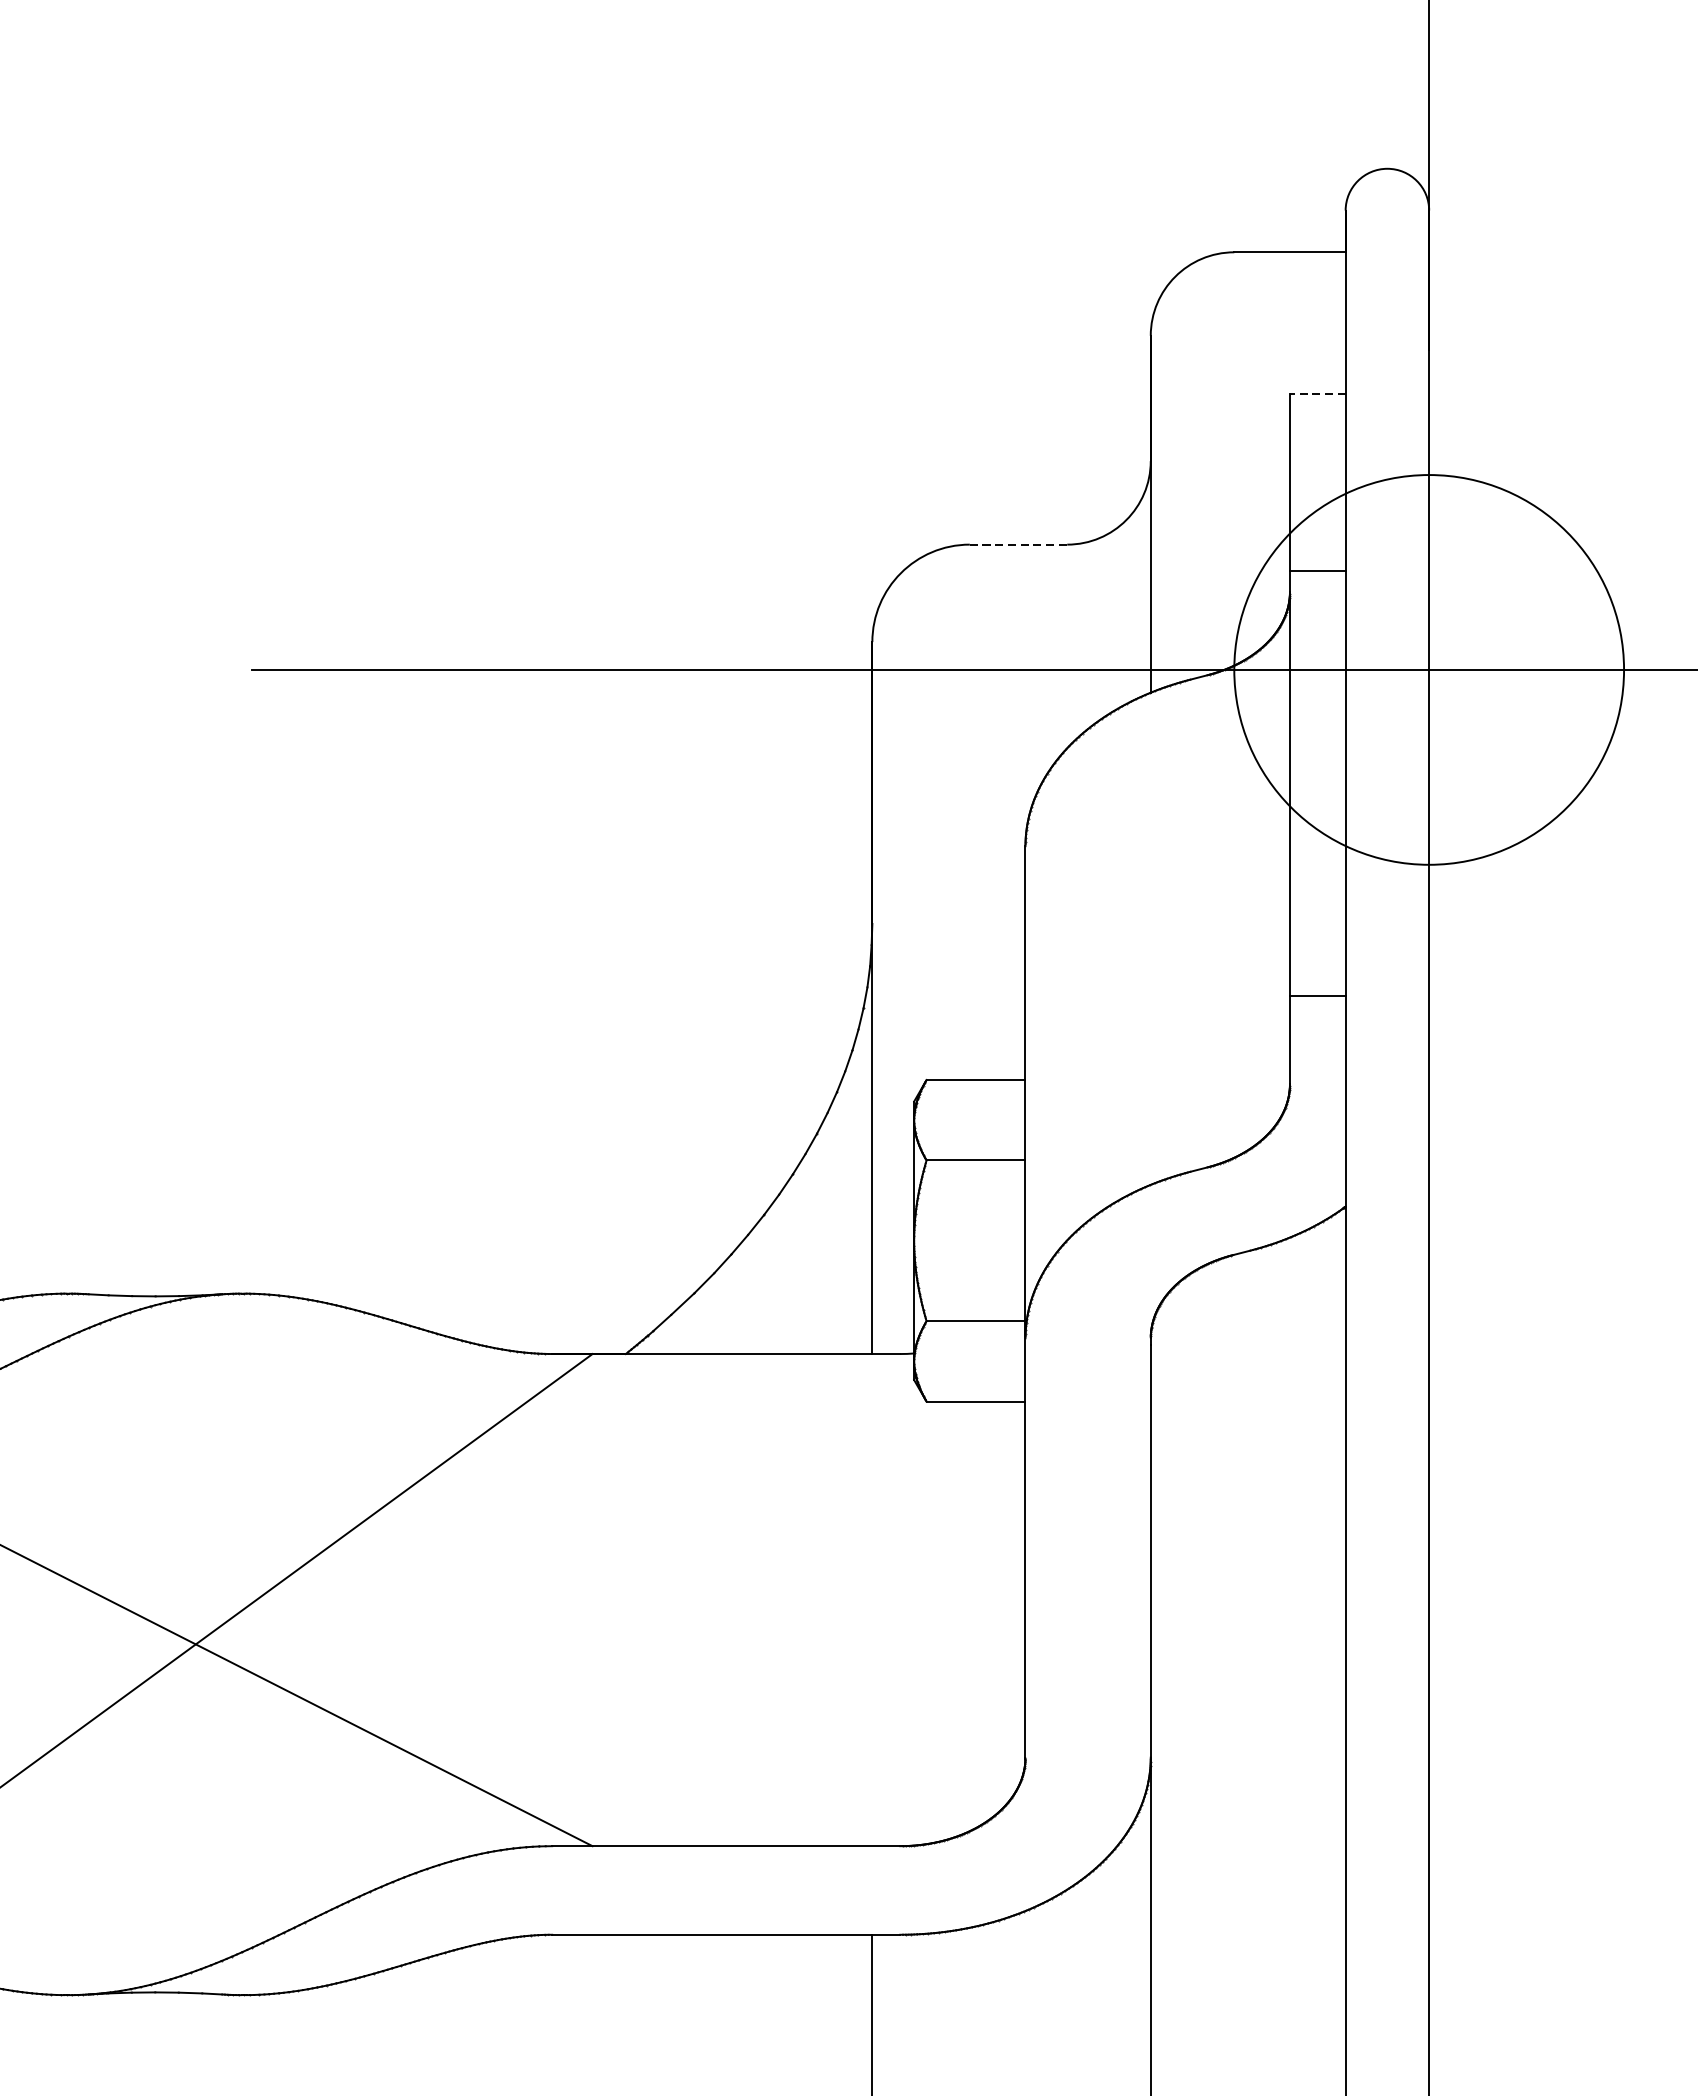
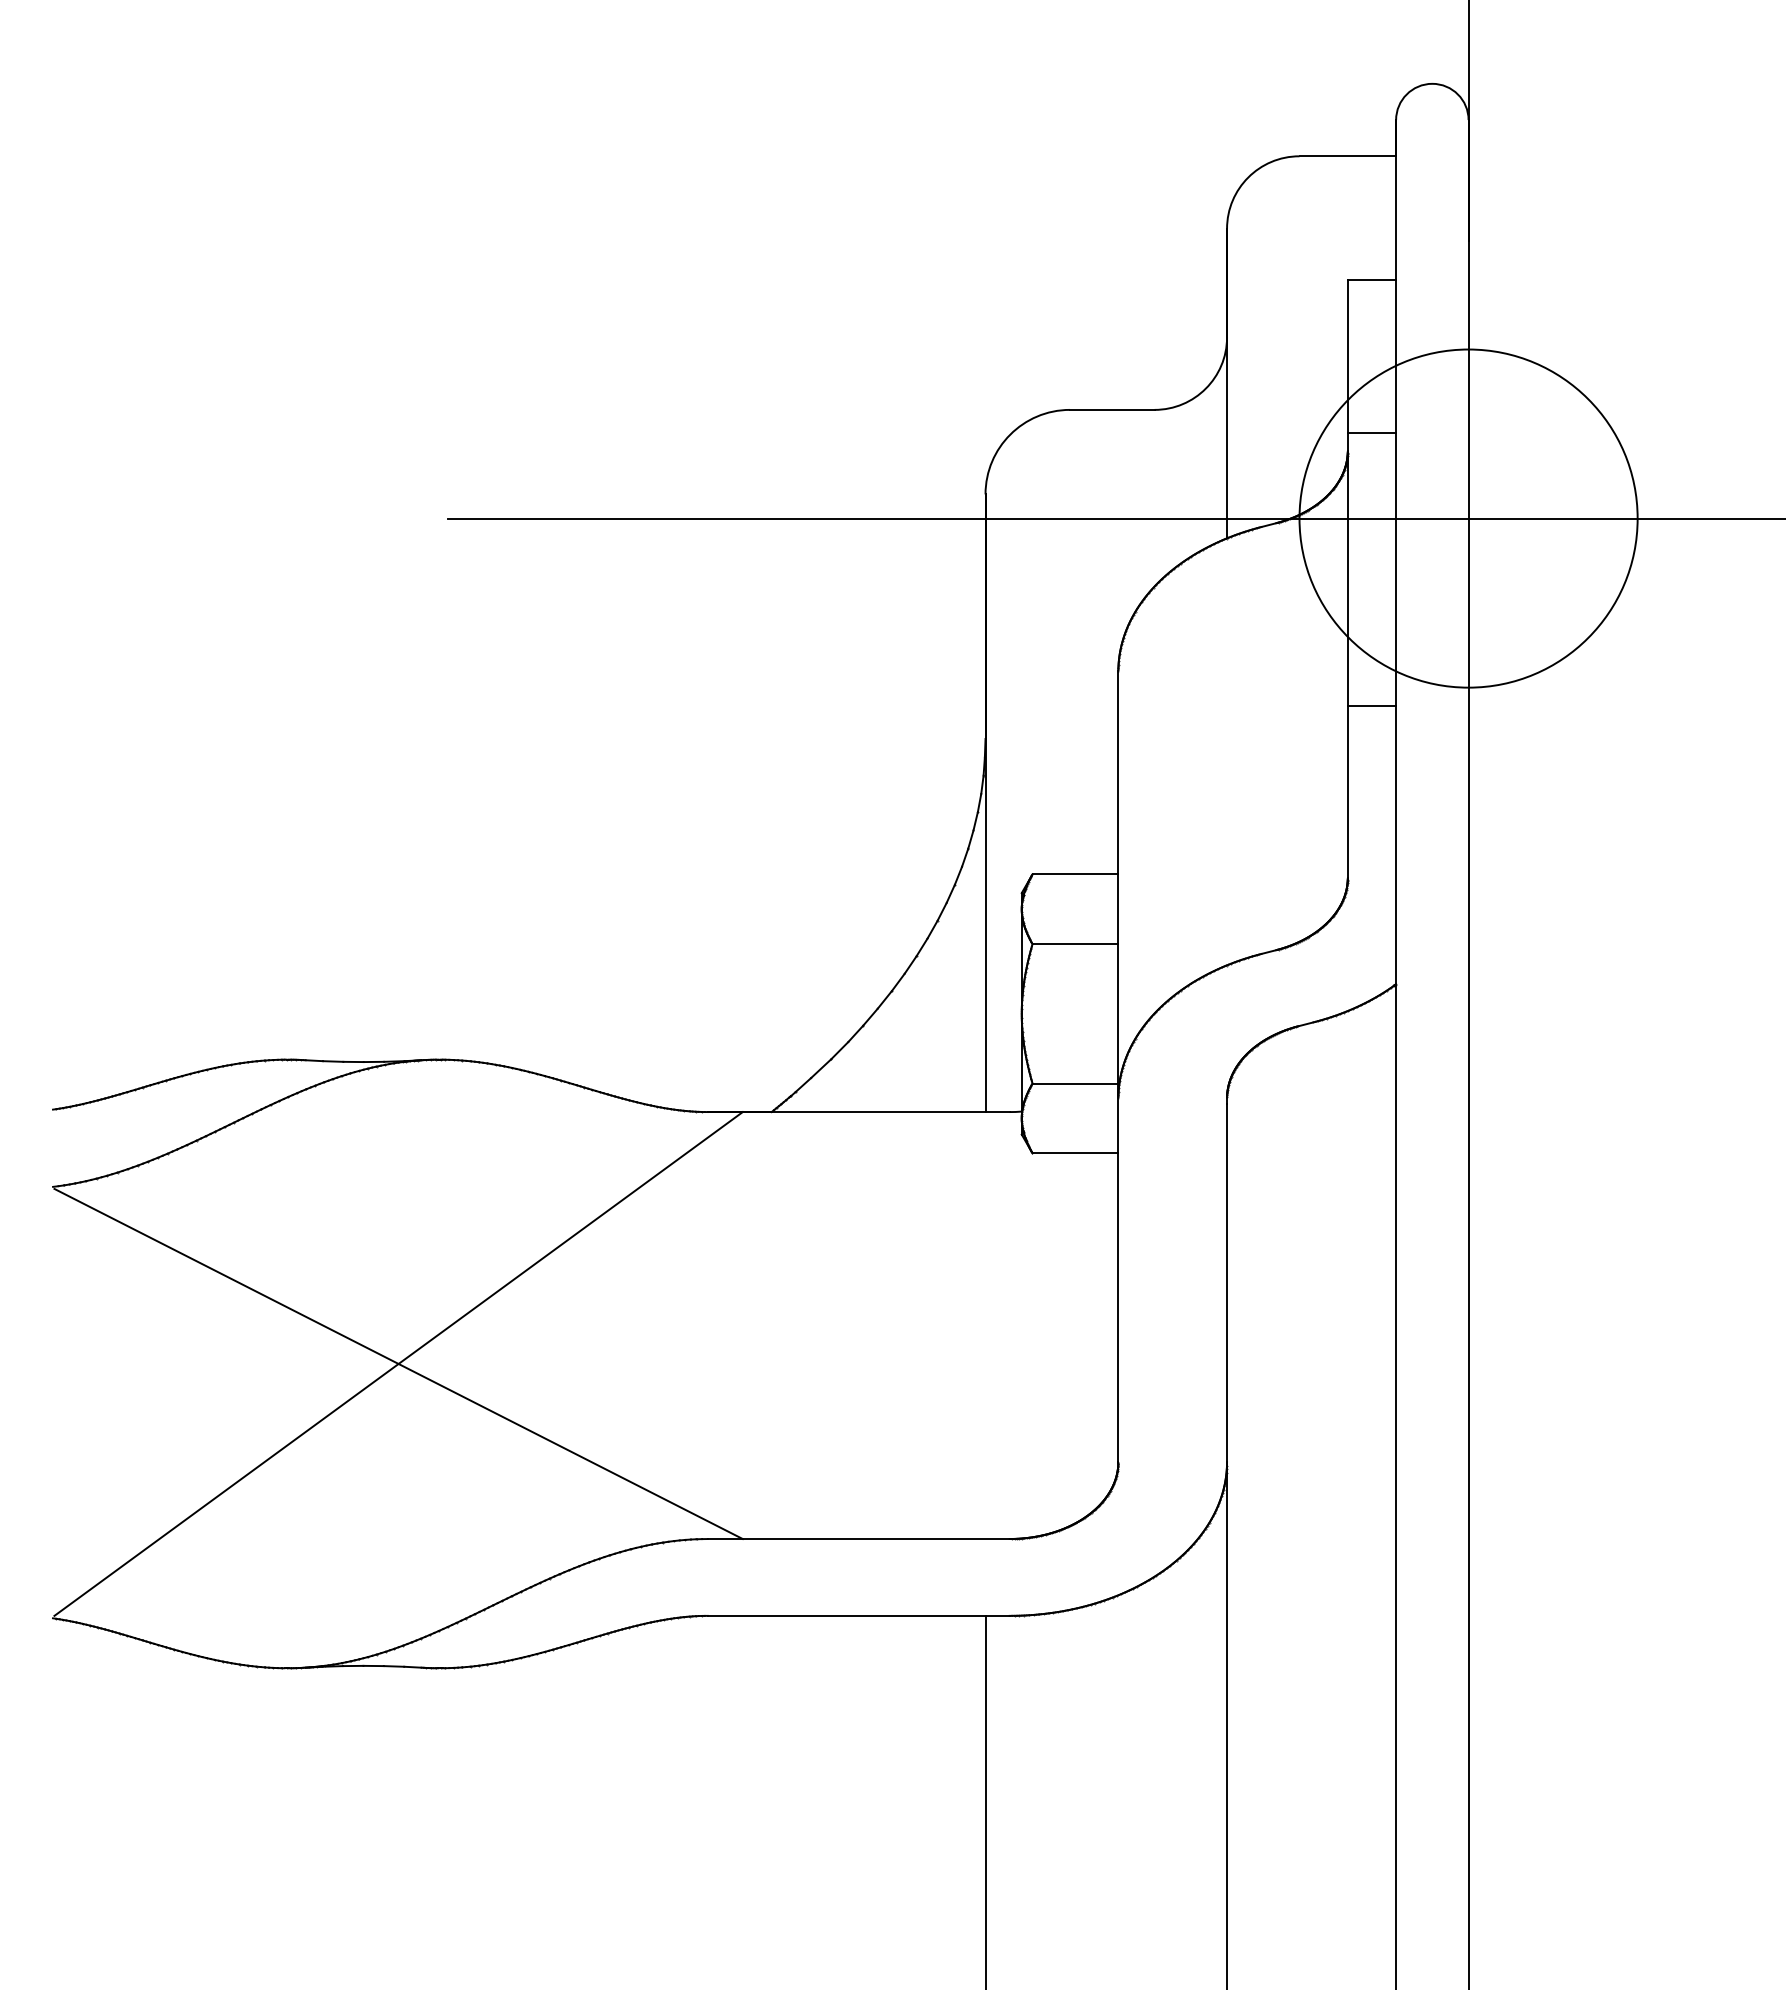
line: (1317, 394) -> (1371, 279), dashed -> solid
line: (1018, 544) -> (1112, 409), dashed -> solid
line: (1317, 996) -> (1371, 706), moved

